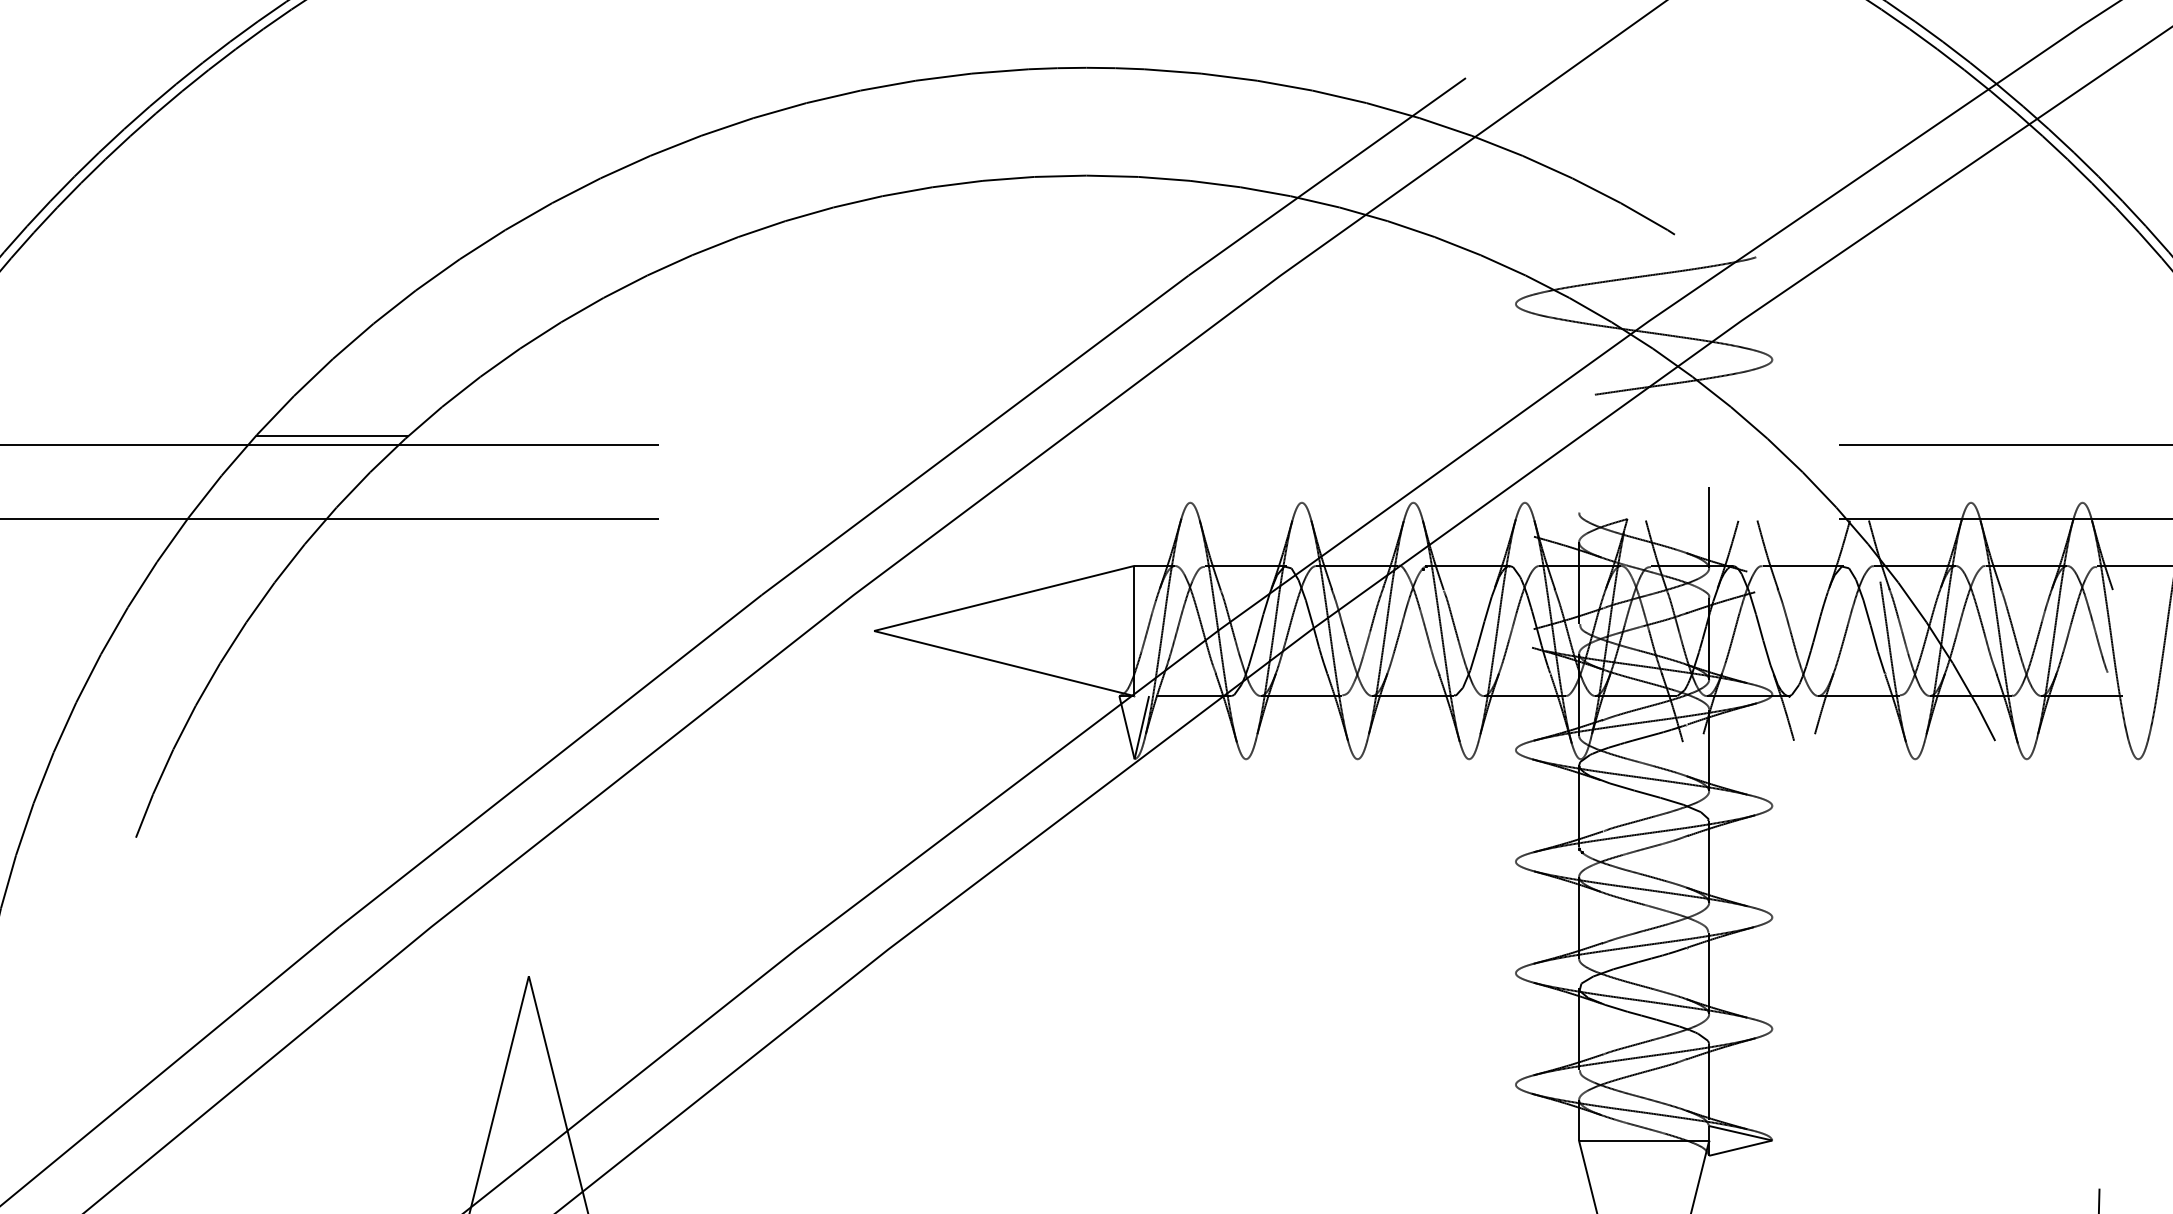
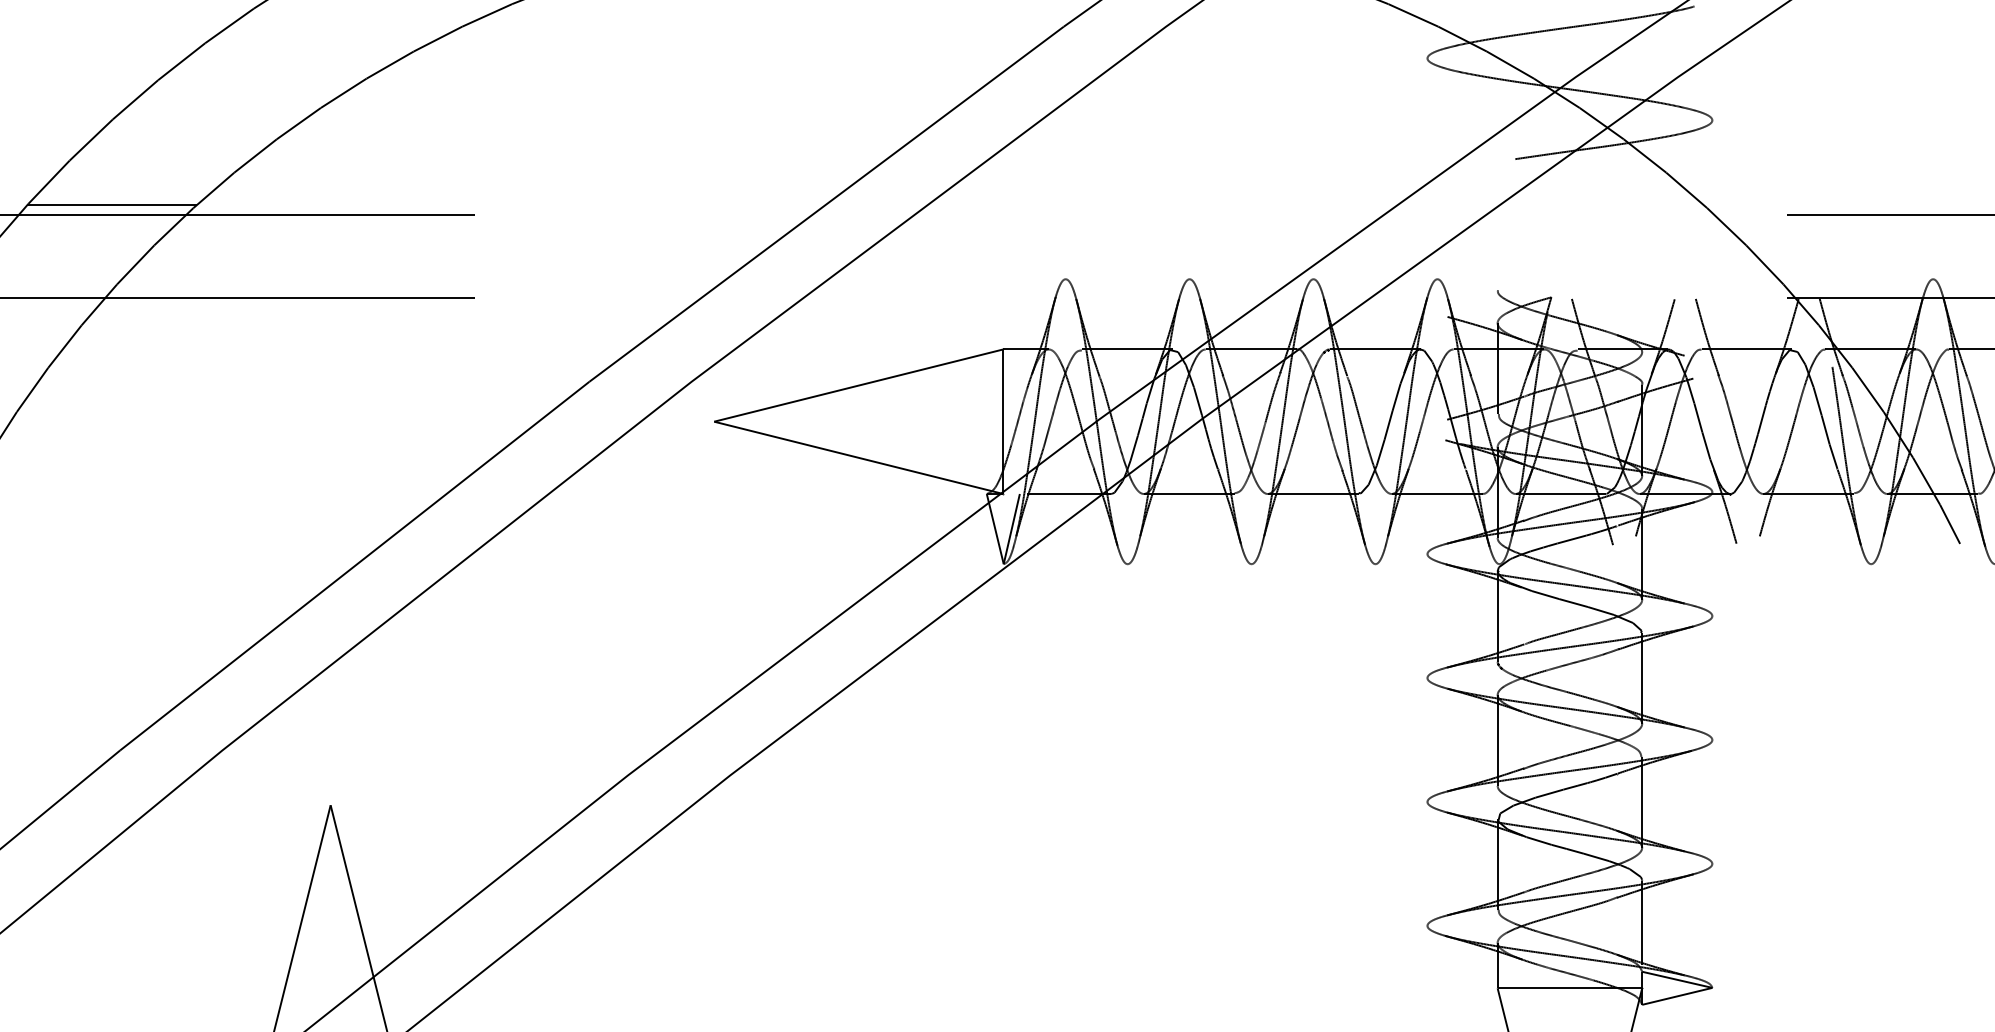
line: (1709, 527) -> (1642, 306), removed

